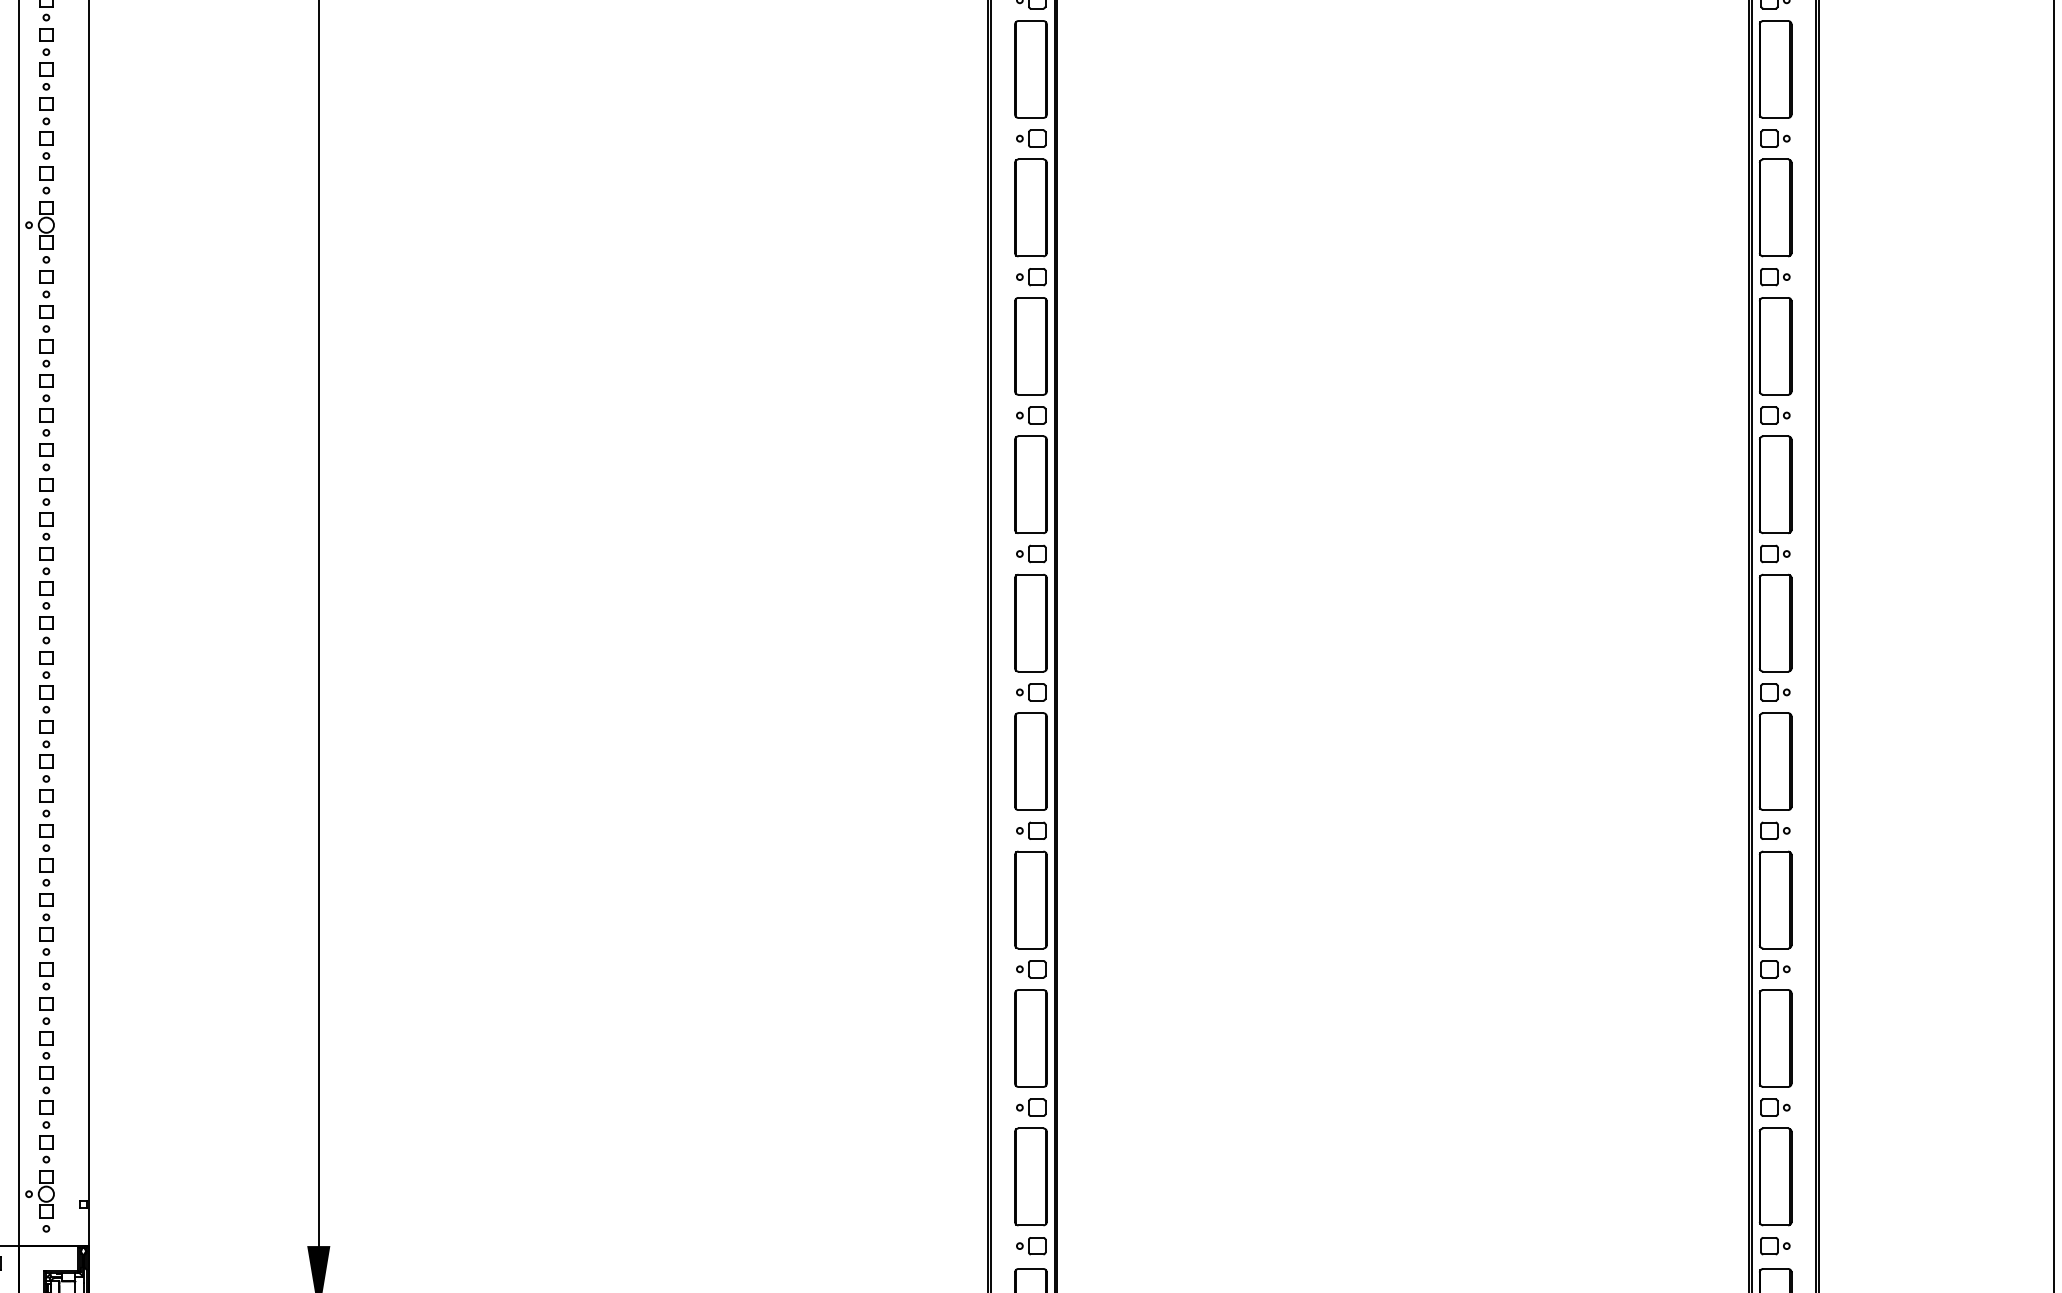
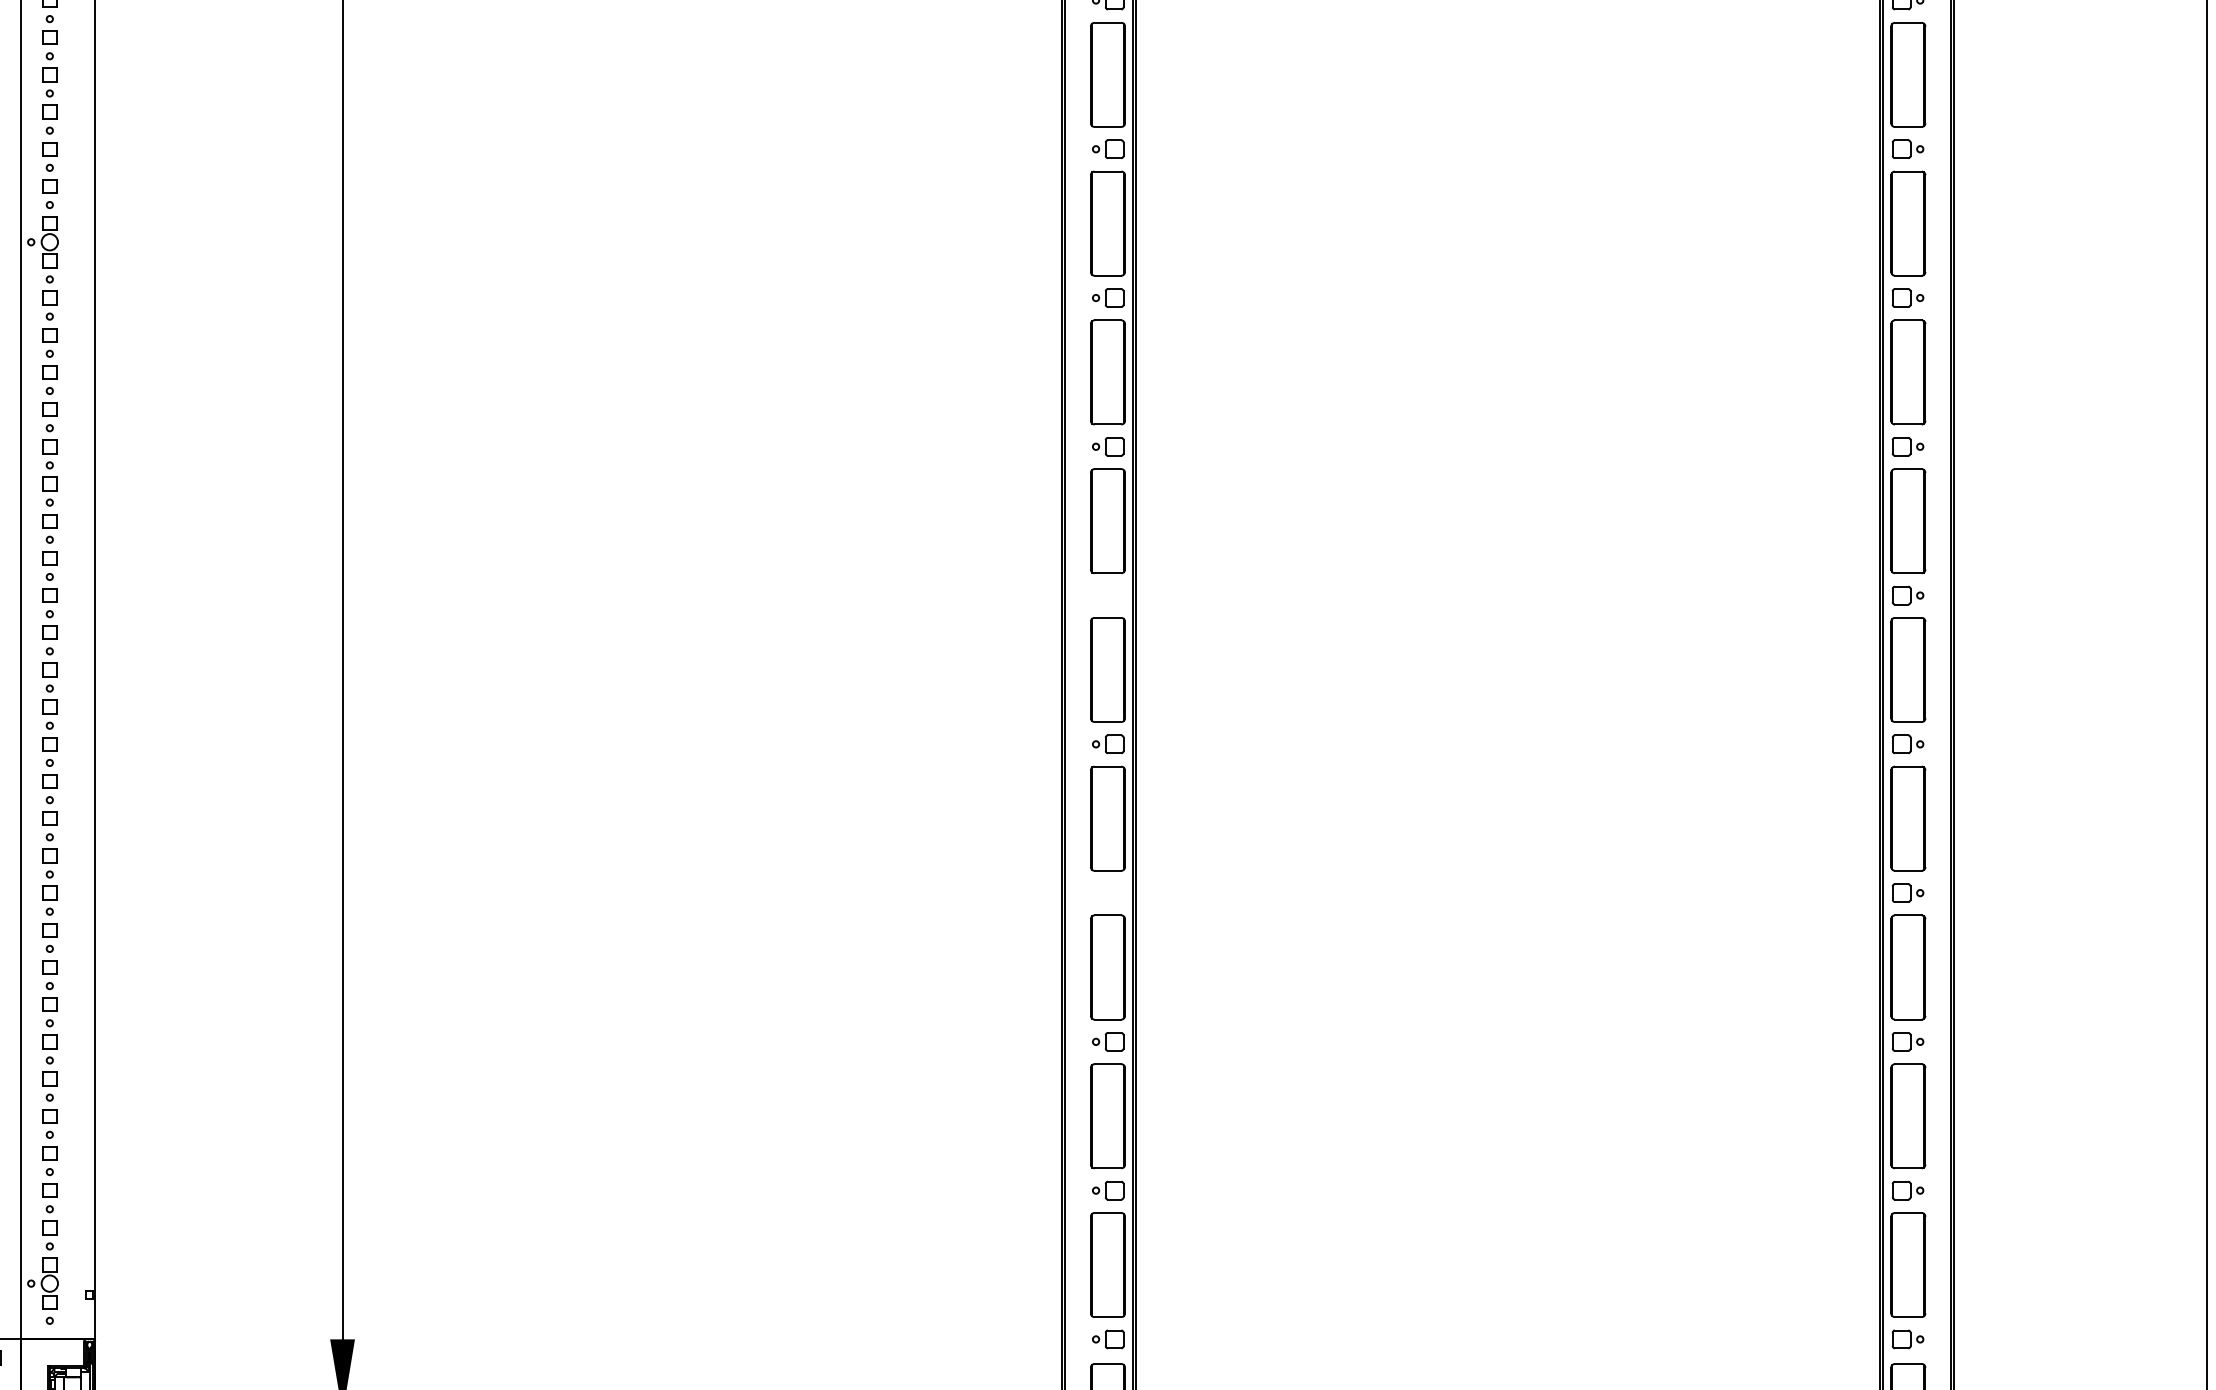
part: (1031, 553) -> (1108, 595), removed
part: (1031, 830) -> (1108, 892), removed

